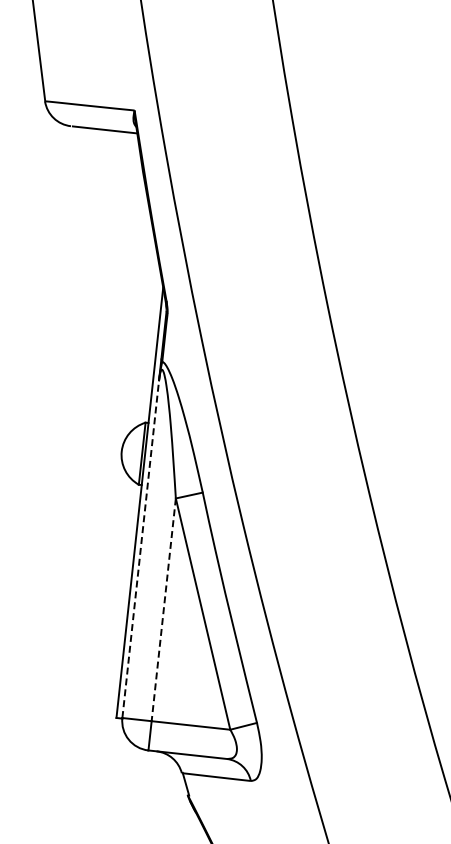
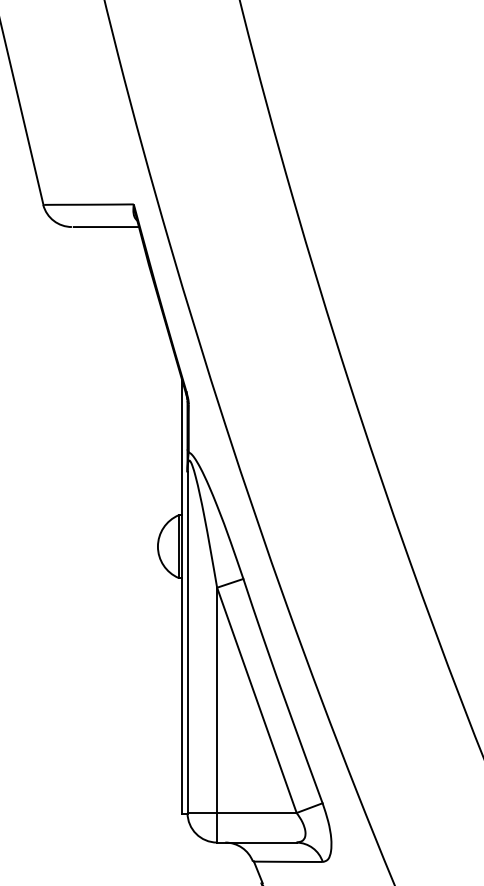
line: (140, 549) -> (187, 642), dashed -> solid
line: (164, 610) -> (217, 700), dashed -> solid

